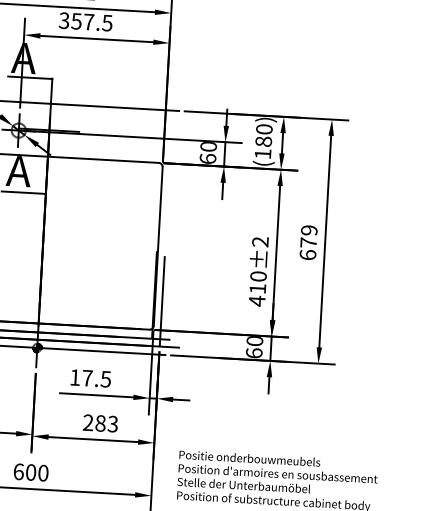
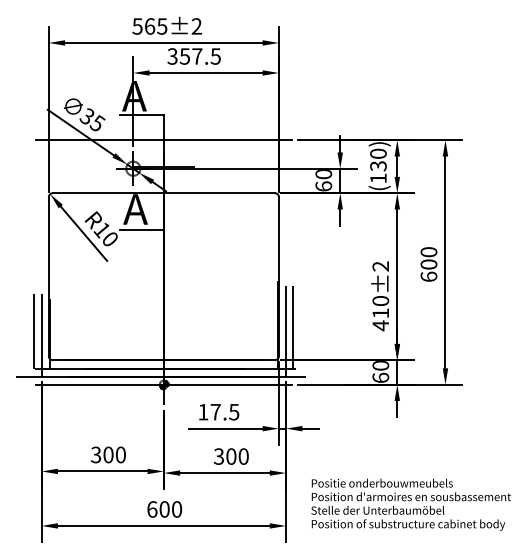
text: (263, 142) -> (378, 166), (180) -> (130)
text: (308, 236) -> (428, 258), 679 -> 600
line: (169, 298) -> (293, 327), added
text: (99, 423) -> (230, 456), 283 -> 300

